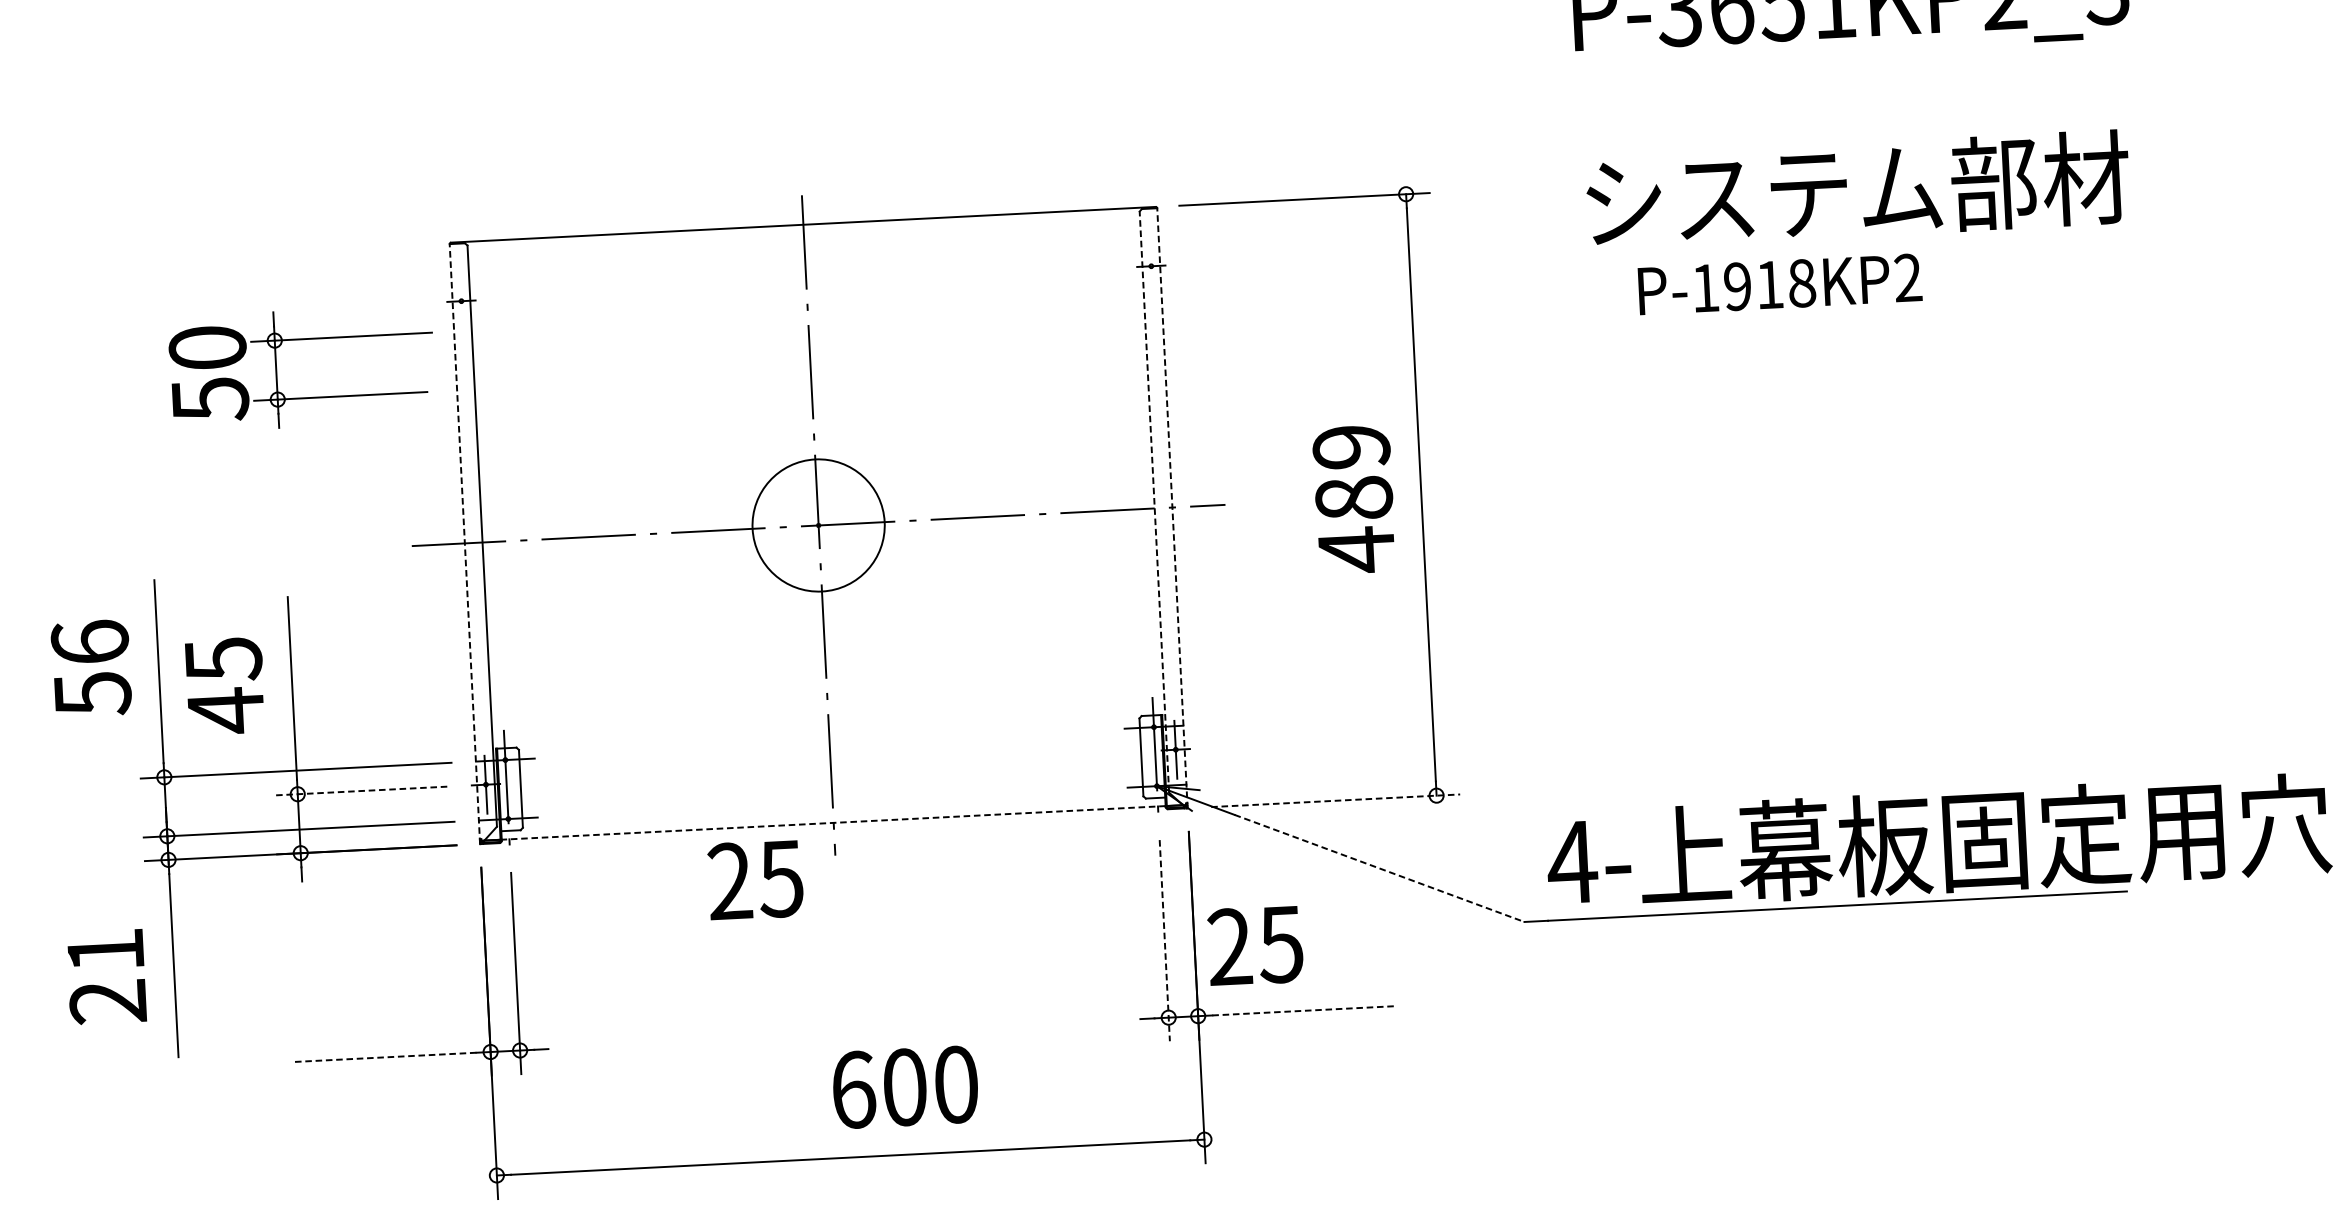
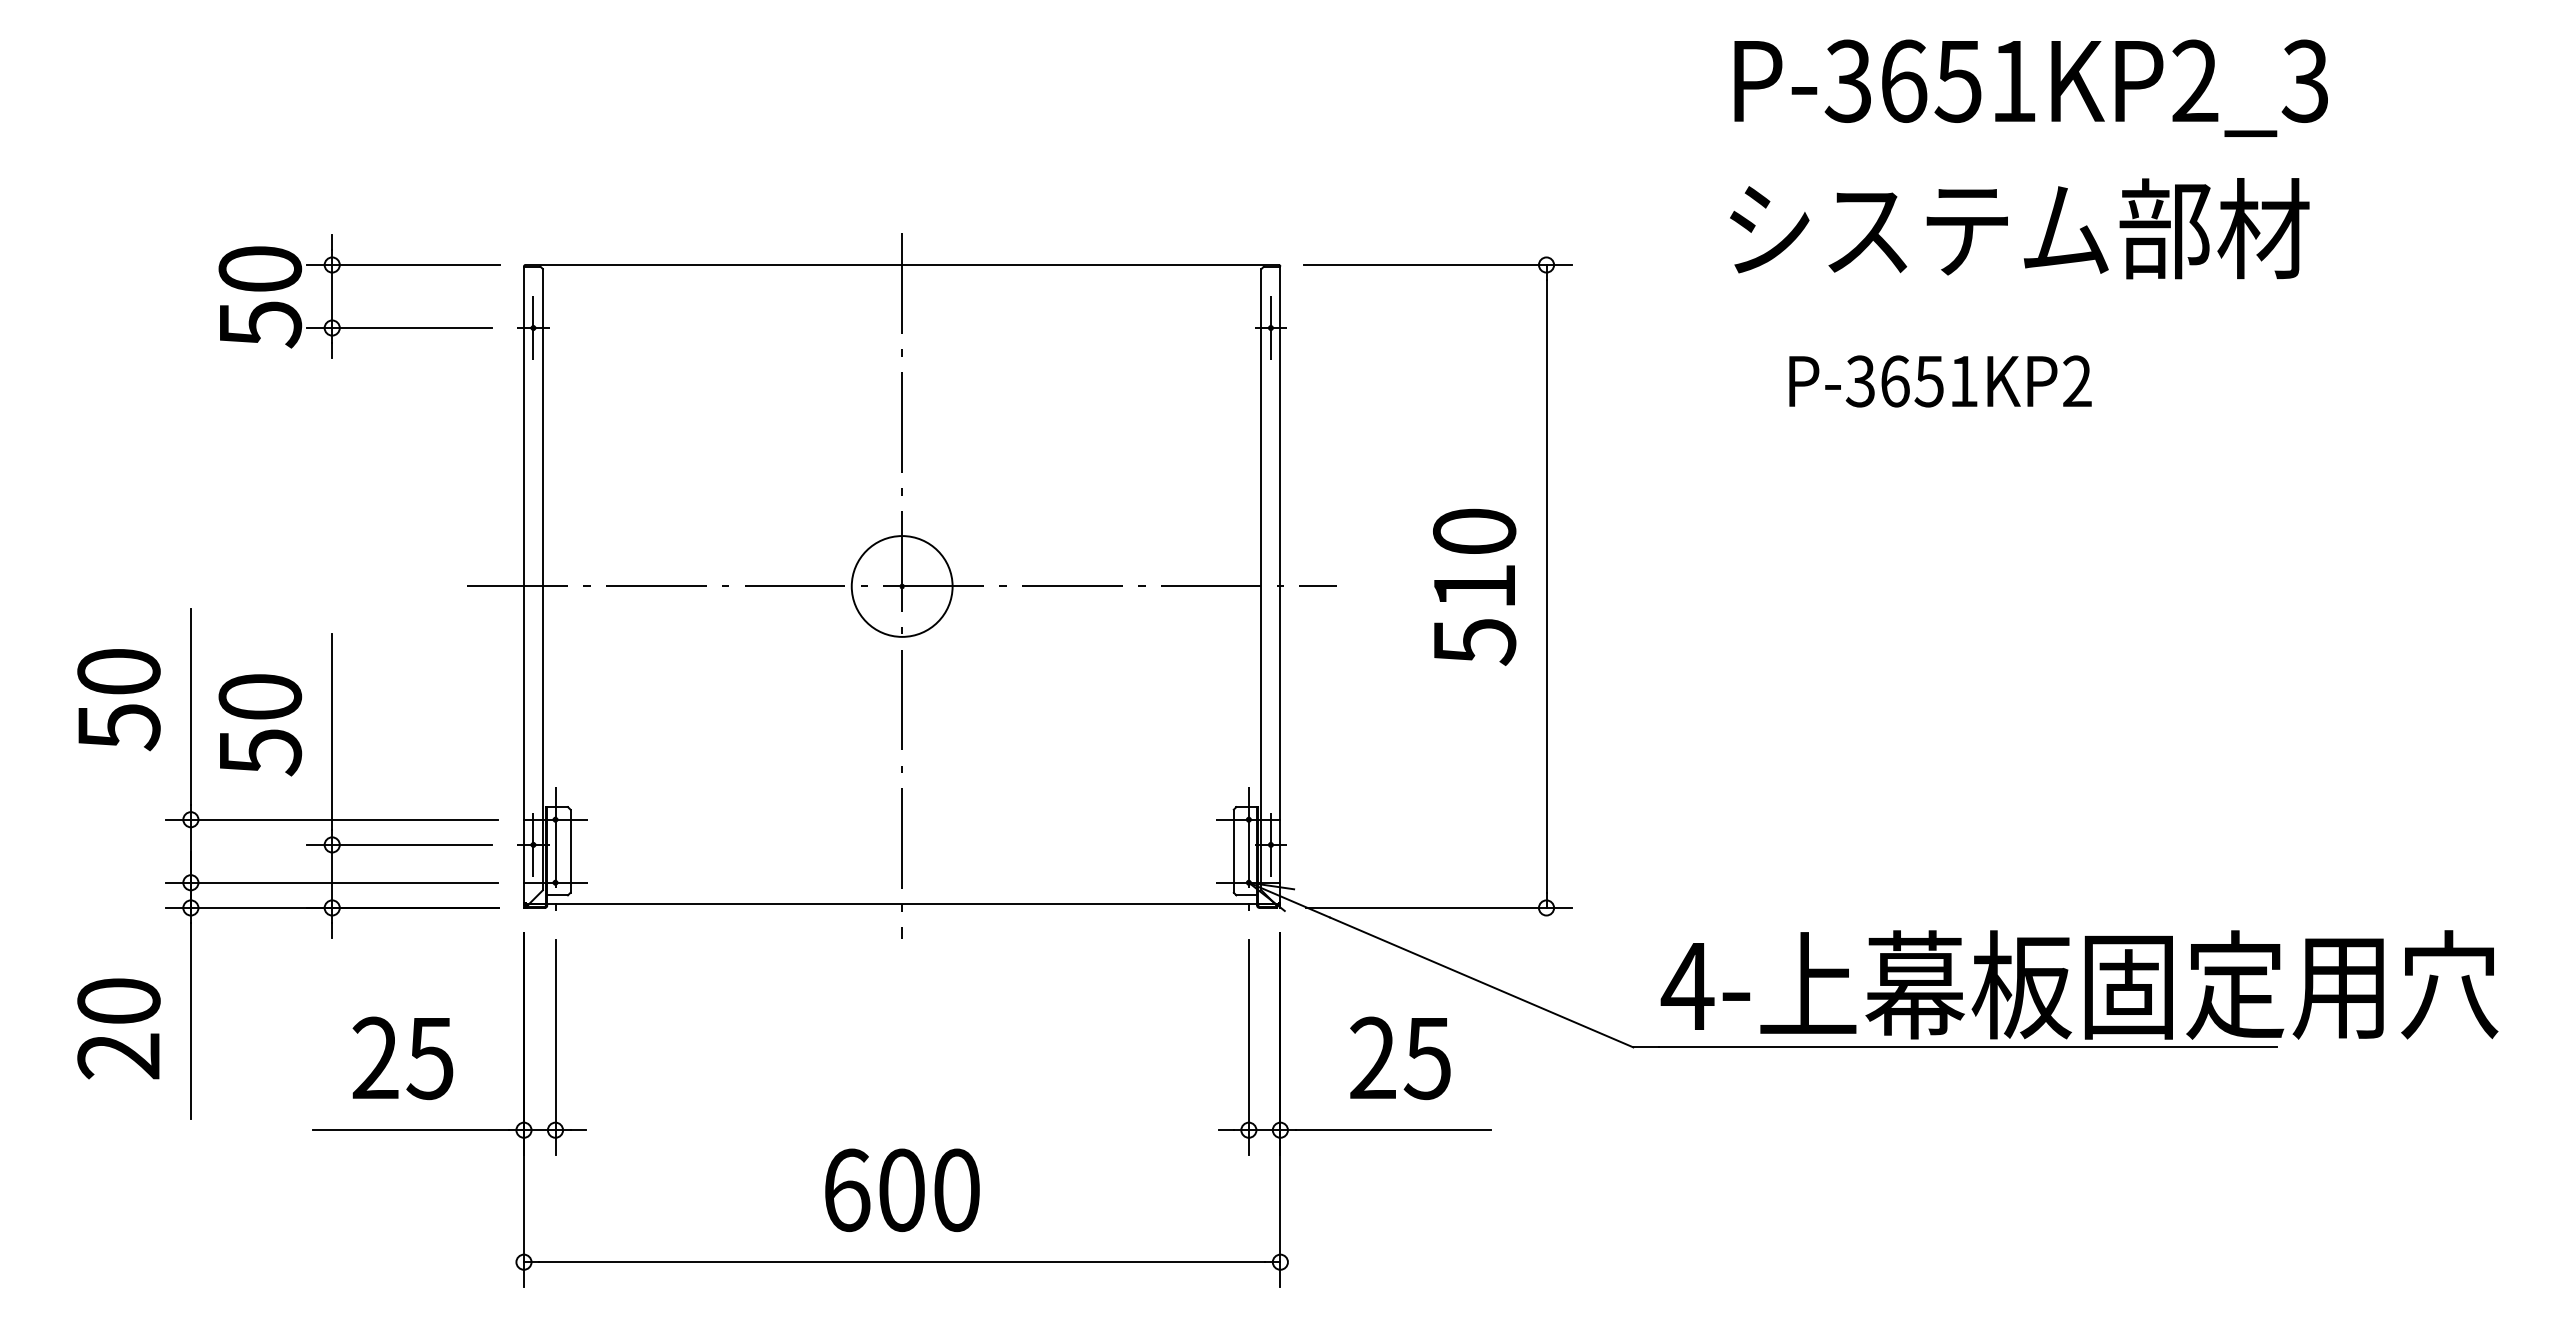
text: (1857, 189) -> (2019, 228), moved
line: (1150, 266) -> (1270, 328), added
text: (1753, 285) -> (1911, 381), P-1918KP2 -> P-3651KP2
line: (461, 301) -> (533, 328), added
part: (276, 370) -> (332, 296), moved
text: (1354, 499) -> (1474, 587), 489 -> 510
line: (1154, 501) -> (1261, 579), dashed -> solid
line: (1172, 508) -> (1280, 587), dashed -> solid
circle: (818, 525) -> (901, 586), size x0.71
line: (464, 544) -> (523, 587), dashed -> solid
text: (89, 642) -> (118, 671), 56 -> 50
text: (224, 685) -> (260, 725), 45 -> 50
line: (360, 790) -> (399, 844), dashed -> solid
line: (1336, 800) -> (1439, 907), dashed -> solid
line: (834, 822) -> (902, 904), dashed -> solid
line: (1379, 868) -> (1481, 982), dashed -> solid
text: (755, 880) -> (402, 1058), moved
line: (1164, 940) -> (1248, 1047), dashed -> solid
text: (1255, 946) -> (1400, 1058), moved
text: (105, 949) -> (118, 1000), 21 -> 20
line: (1303, 1011) -> (1393, 1130), dashed -> solid
line: (384, 1057) -> (410, 1130), dashed -> solid
text: (905, 1087) -> (902, 1190), moved

